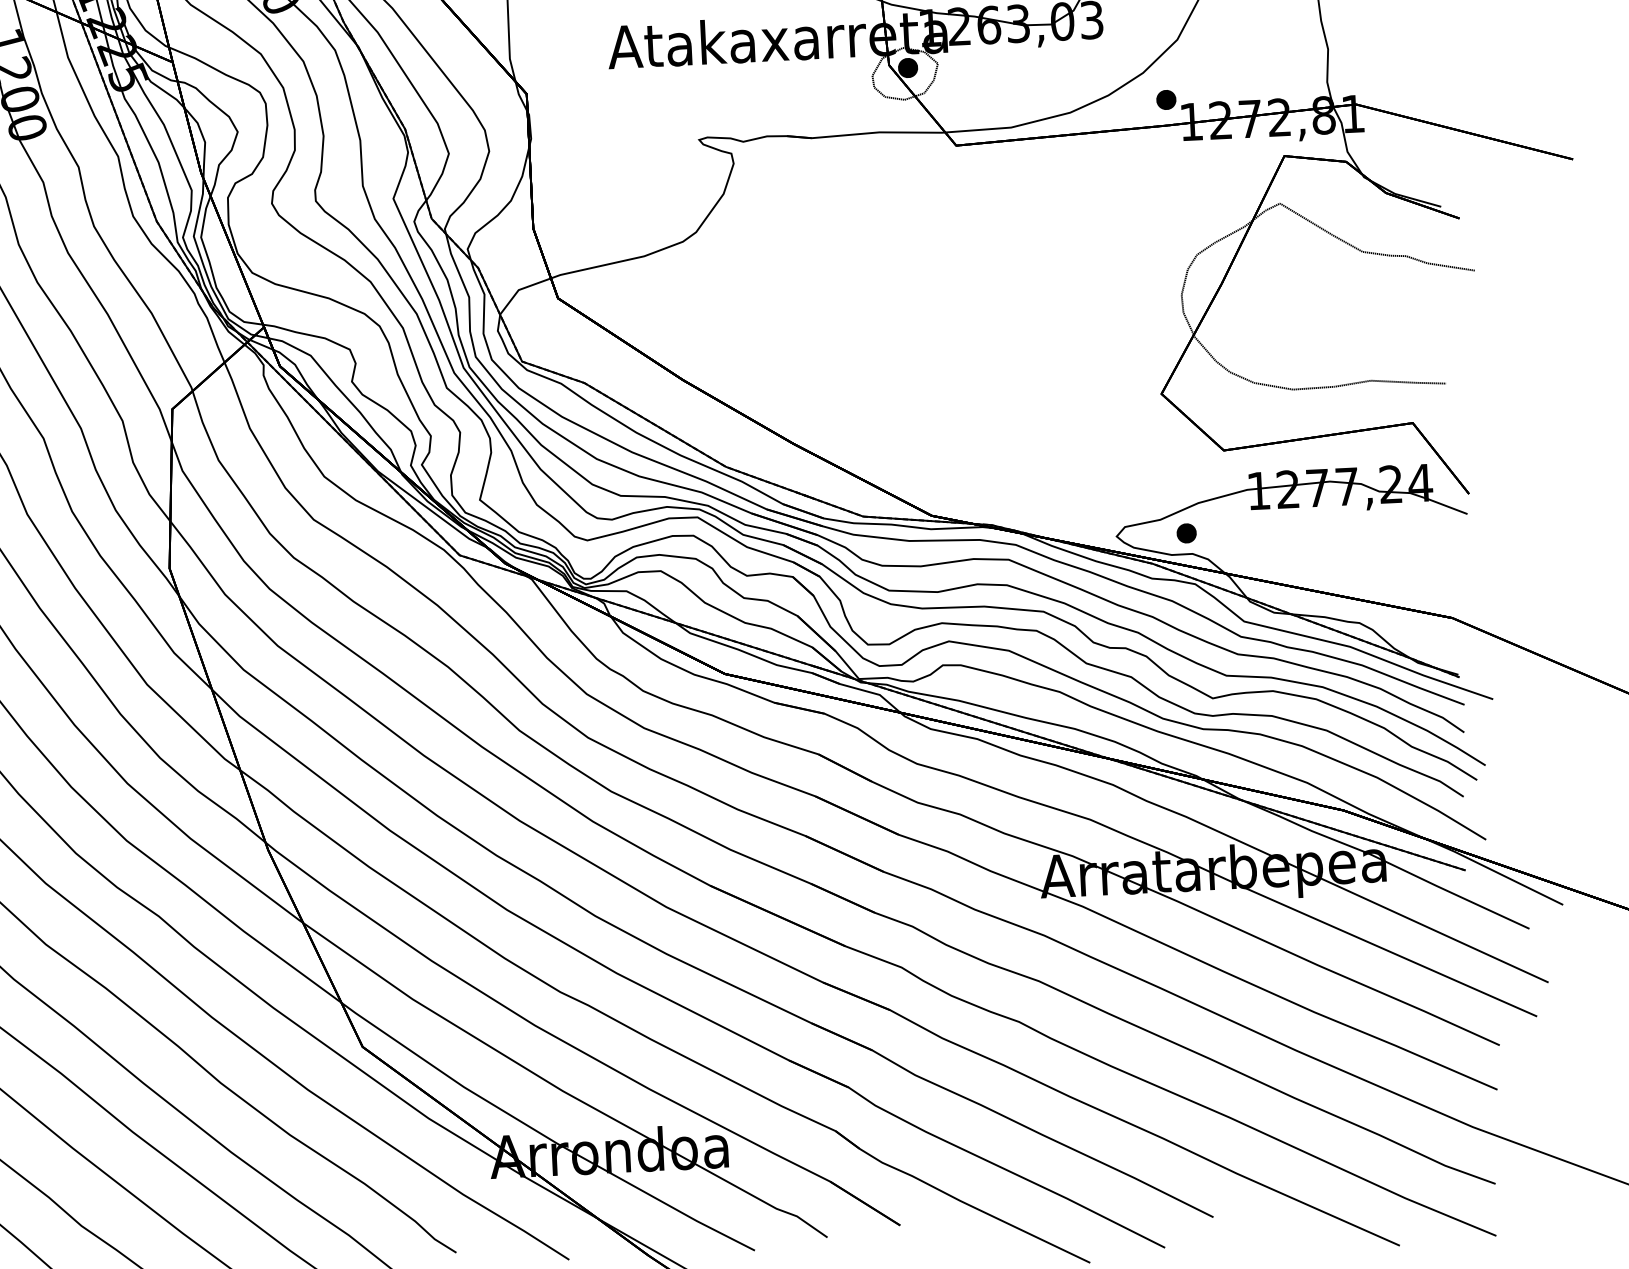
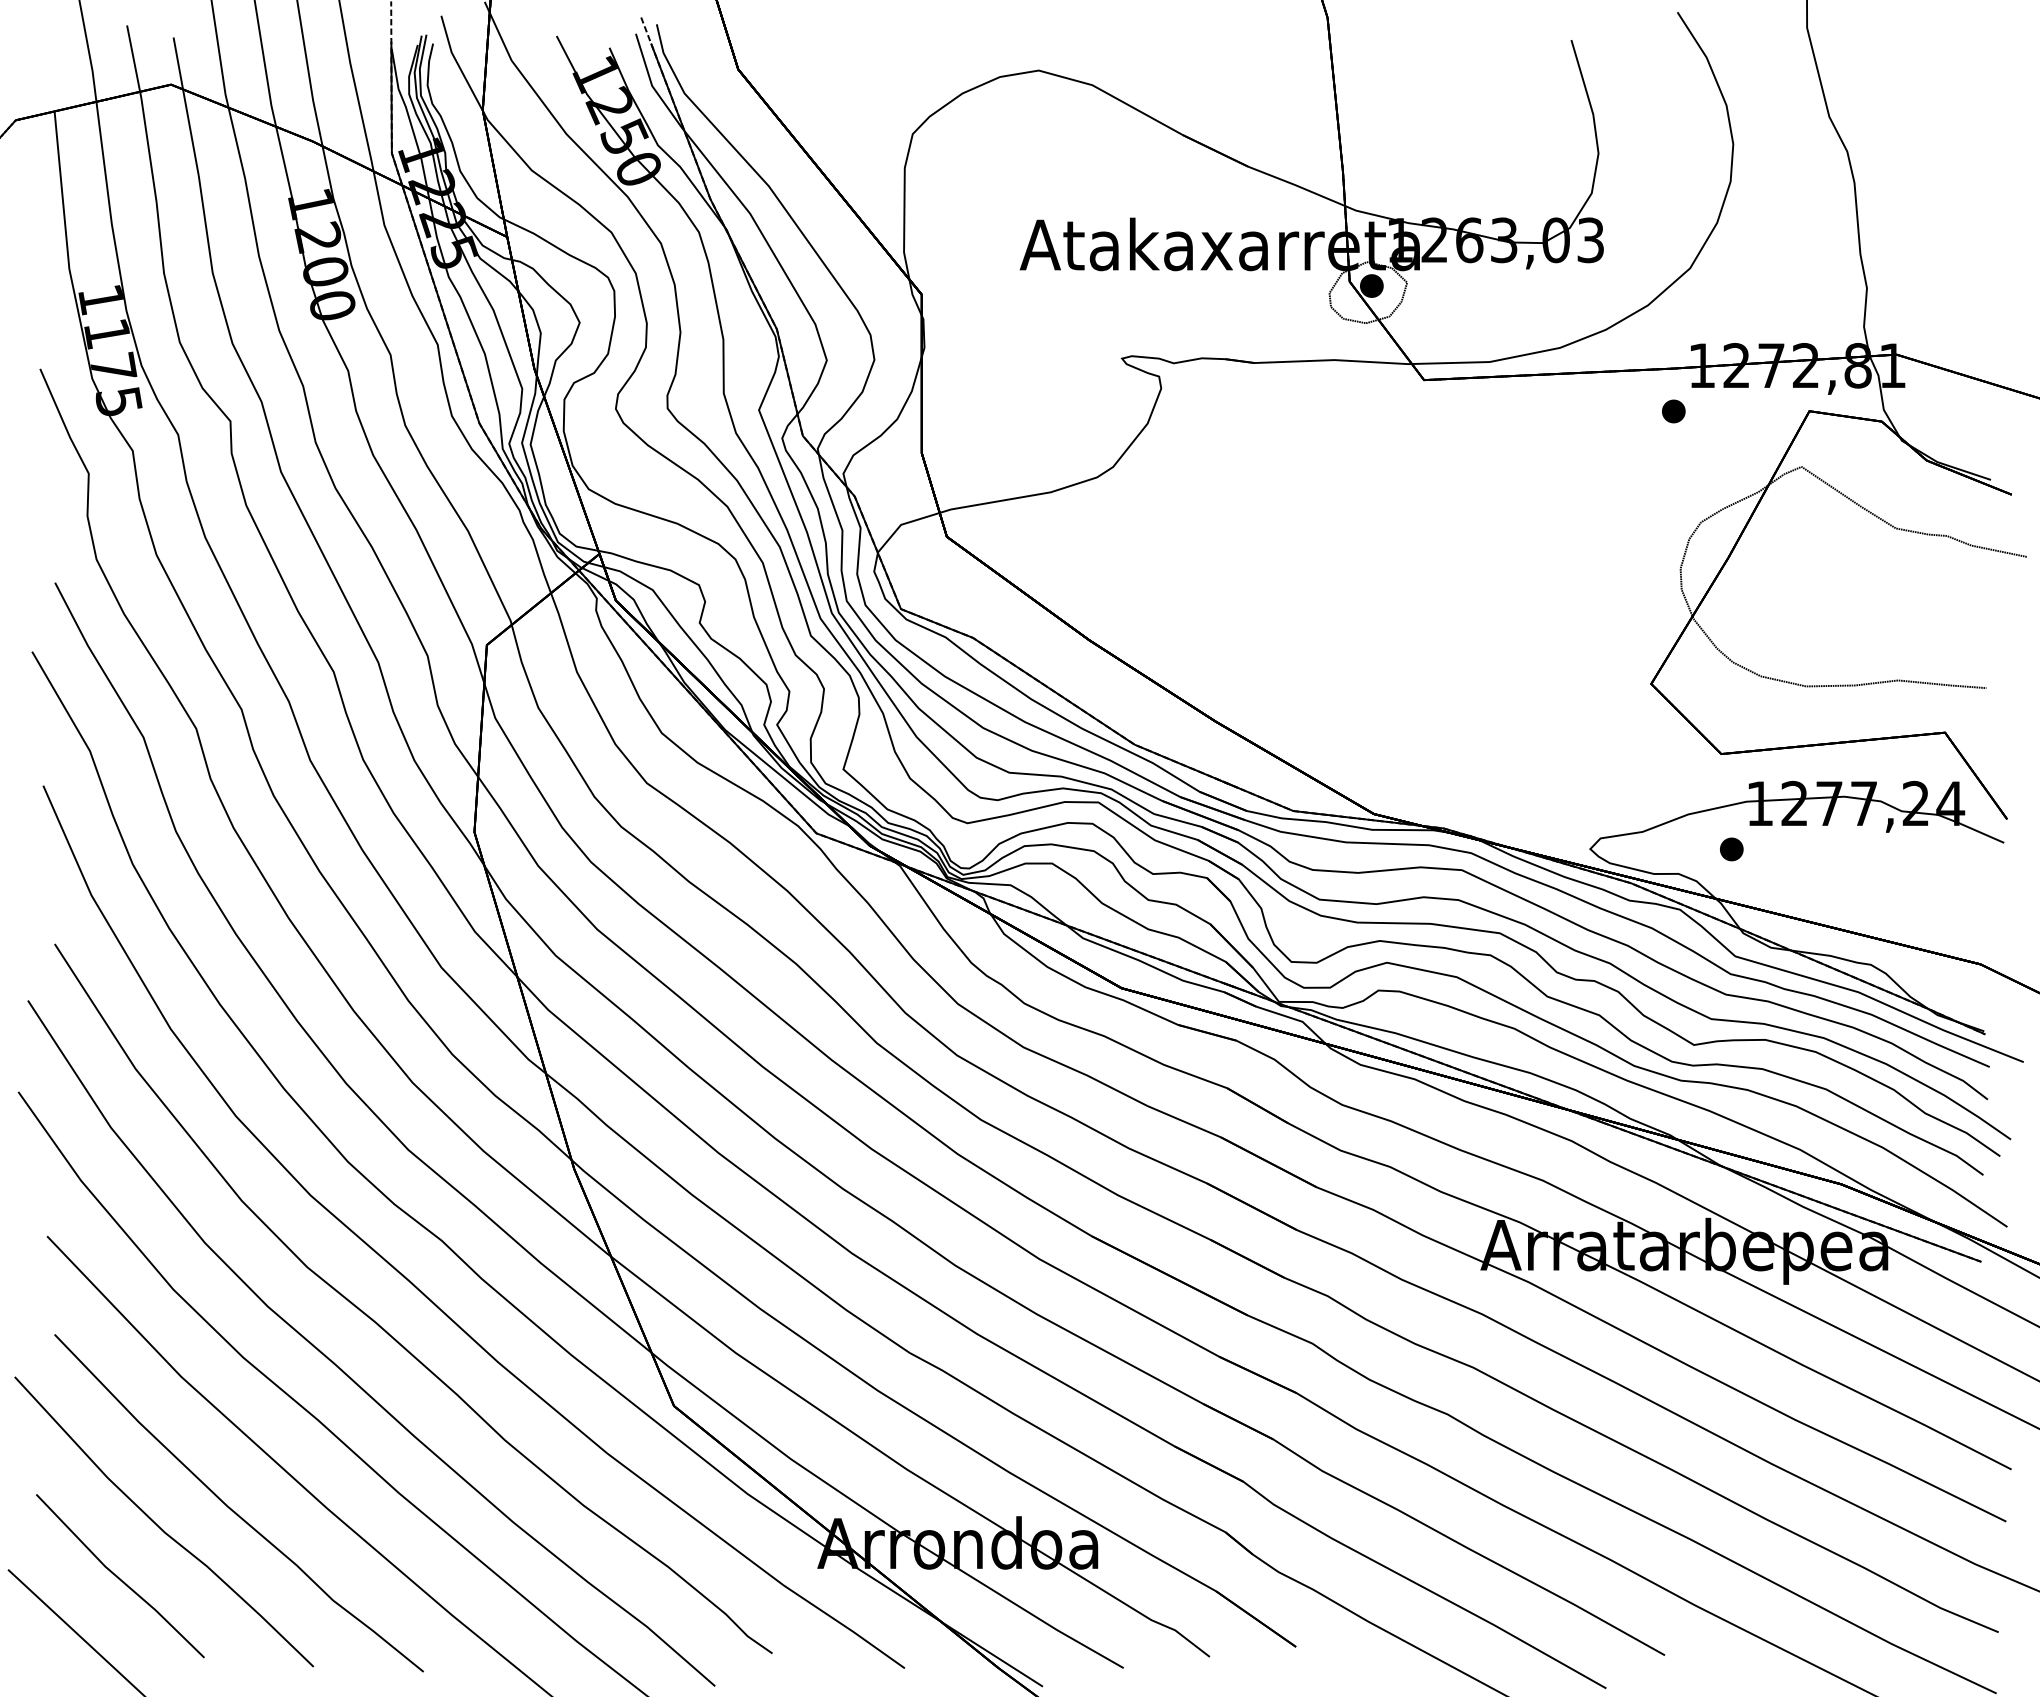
part: (1166, 100) -> (1673, 411), moved
part: (1186, 533) -> (1731, 849), moved

